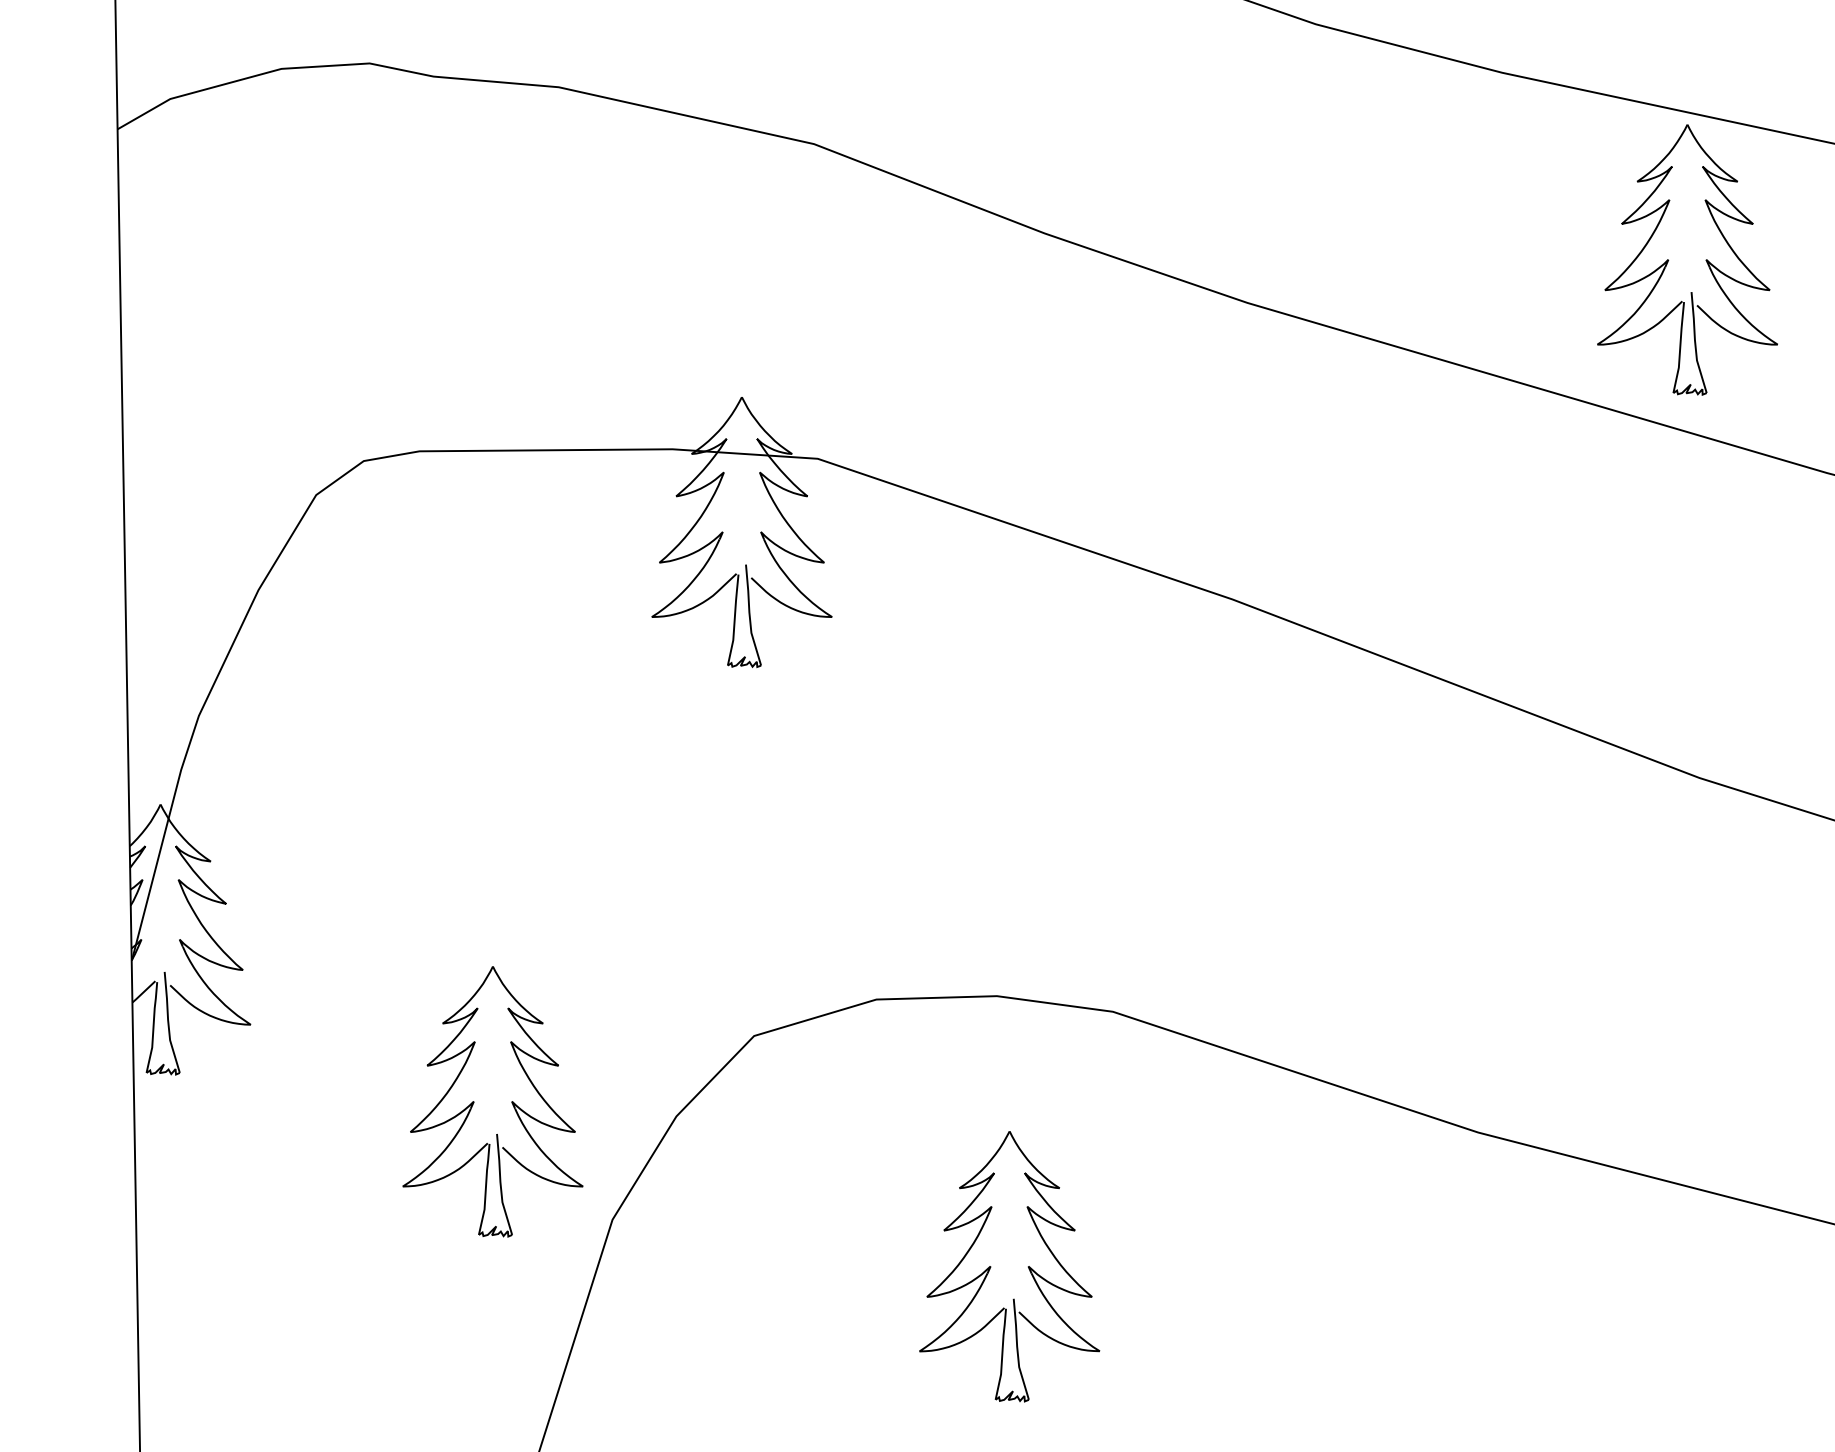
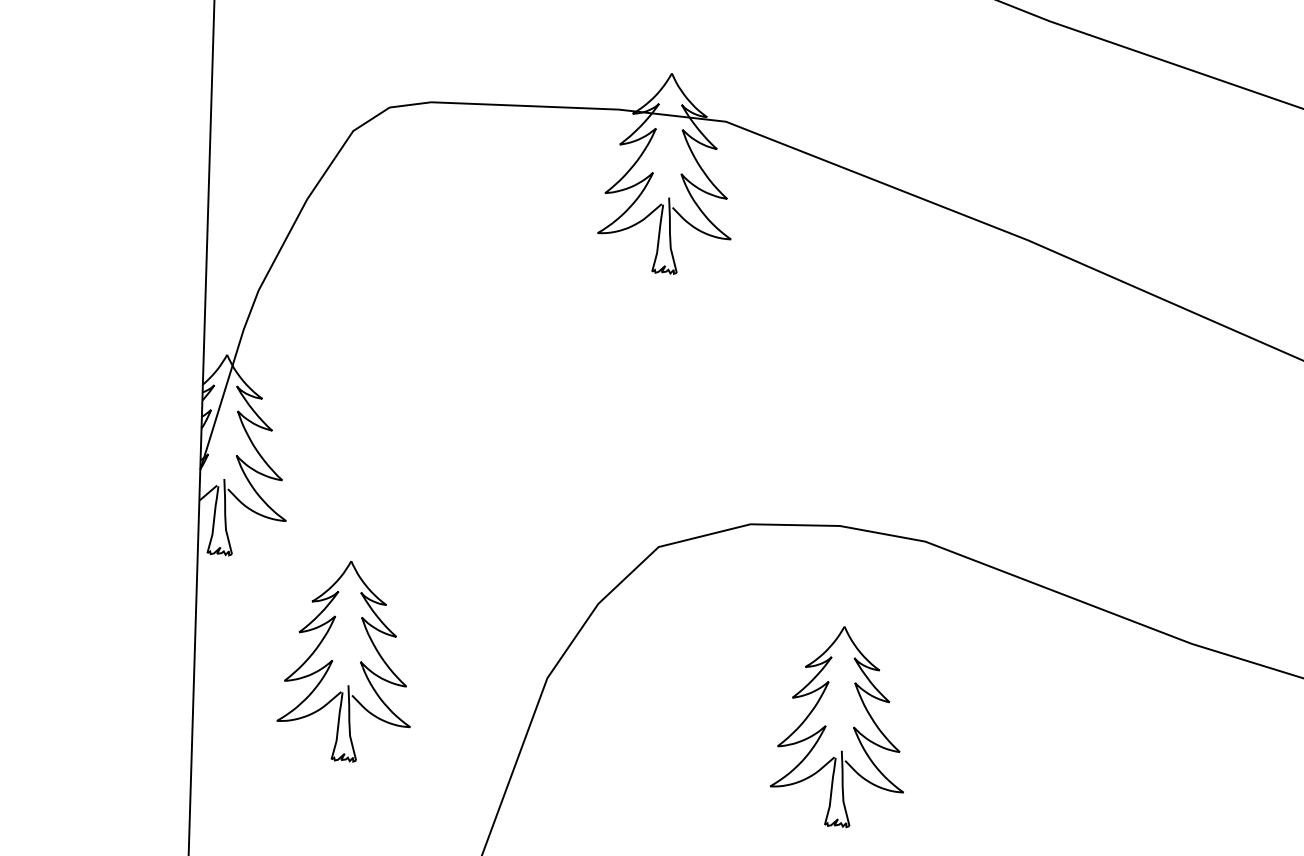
part: (474, 1101) -> (332, 660), moved

